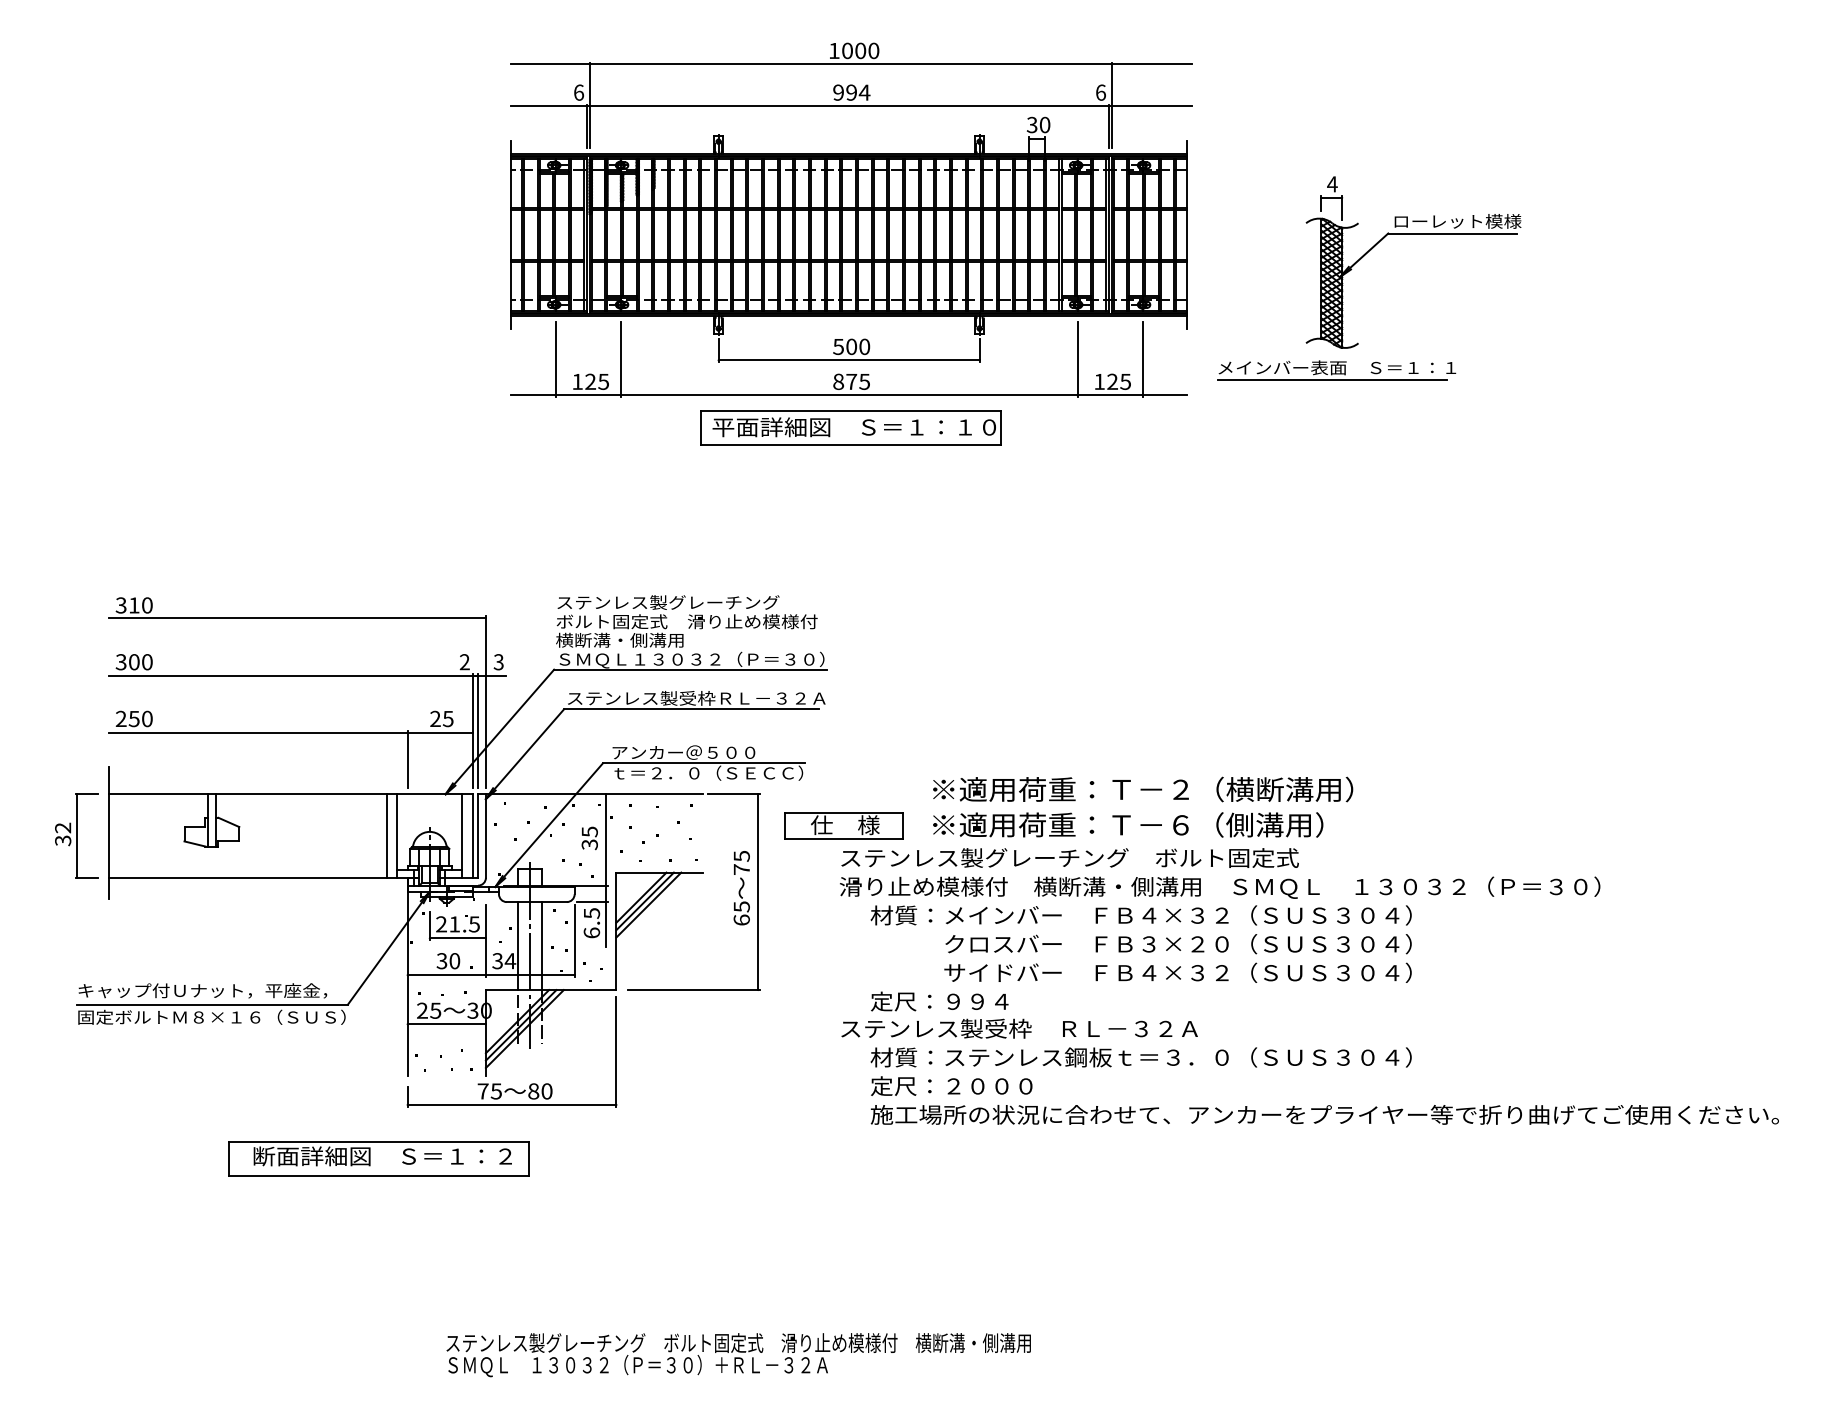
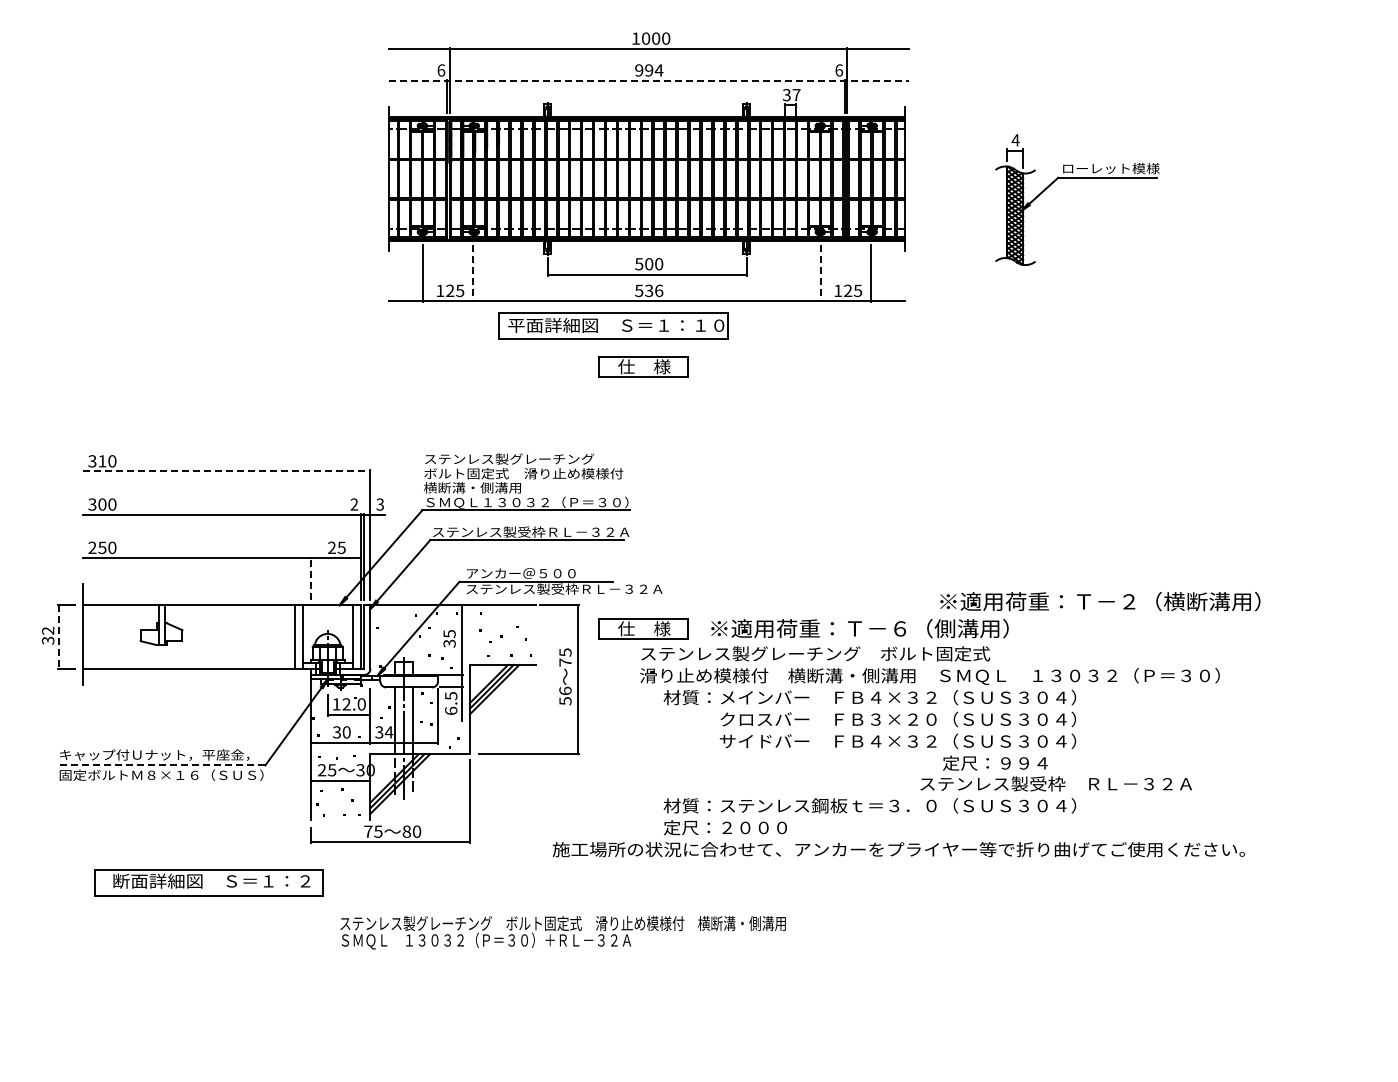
line: (852, 105) -> (649, 80), solid -> dashed
text: (1044, 125) -> (796, 95), 30 -> 37
line: (621, 360) -> (473, 274), solid -> dashed
line: (1077, 360) -> (821, 274), solid -> dashed
part: (1336, 369) -> (1018, 281), removed
text: (852, 381) -> (649, 290), 875 -> 536
part: (850, 427) -> (613, 325), moved
part: (844, 481) -> (643, 366), added
line: (297, 617) -> (226, 470), solid -> dashed
line: (407, 759) -> (310, 578), solid -> dashed
text: (740, 772) -> (564, 588), ｔ＝２．０（ＳＥＣＣ） -> ステンレス製受枠ＲＬ－３２Ａ
text: (1143, 789) -> (1100, 601), moved
line: (76, 836) -> (58, 637), solid -> dashed
text: (741, 912) -> (565, 695), 65 -> 56
text: (457, 924) -> (348, 704), 21.5 -> 12.0
line: (211, 1004) -> (161, 765), solid -> dashed
text: (1018, 1015) -> (1055, 773), moved
text: (1324, 1114) -> (898, 849), moved
part: (378, 1158) -> (208, 882), moved
text: (737, 1354) -> (562, 932), moved

